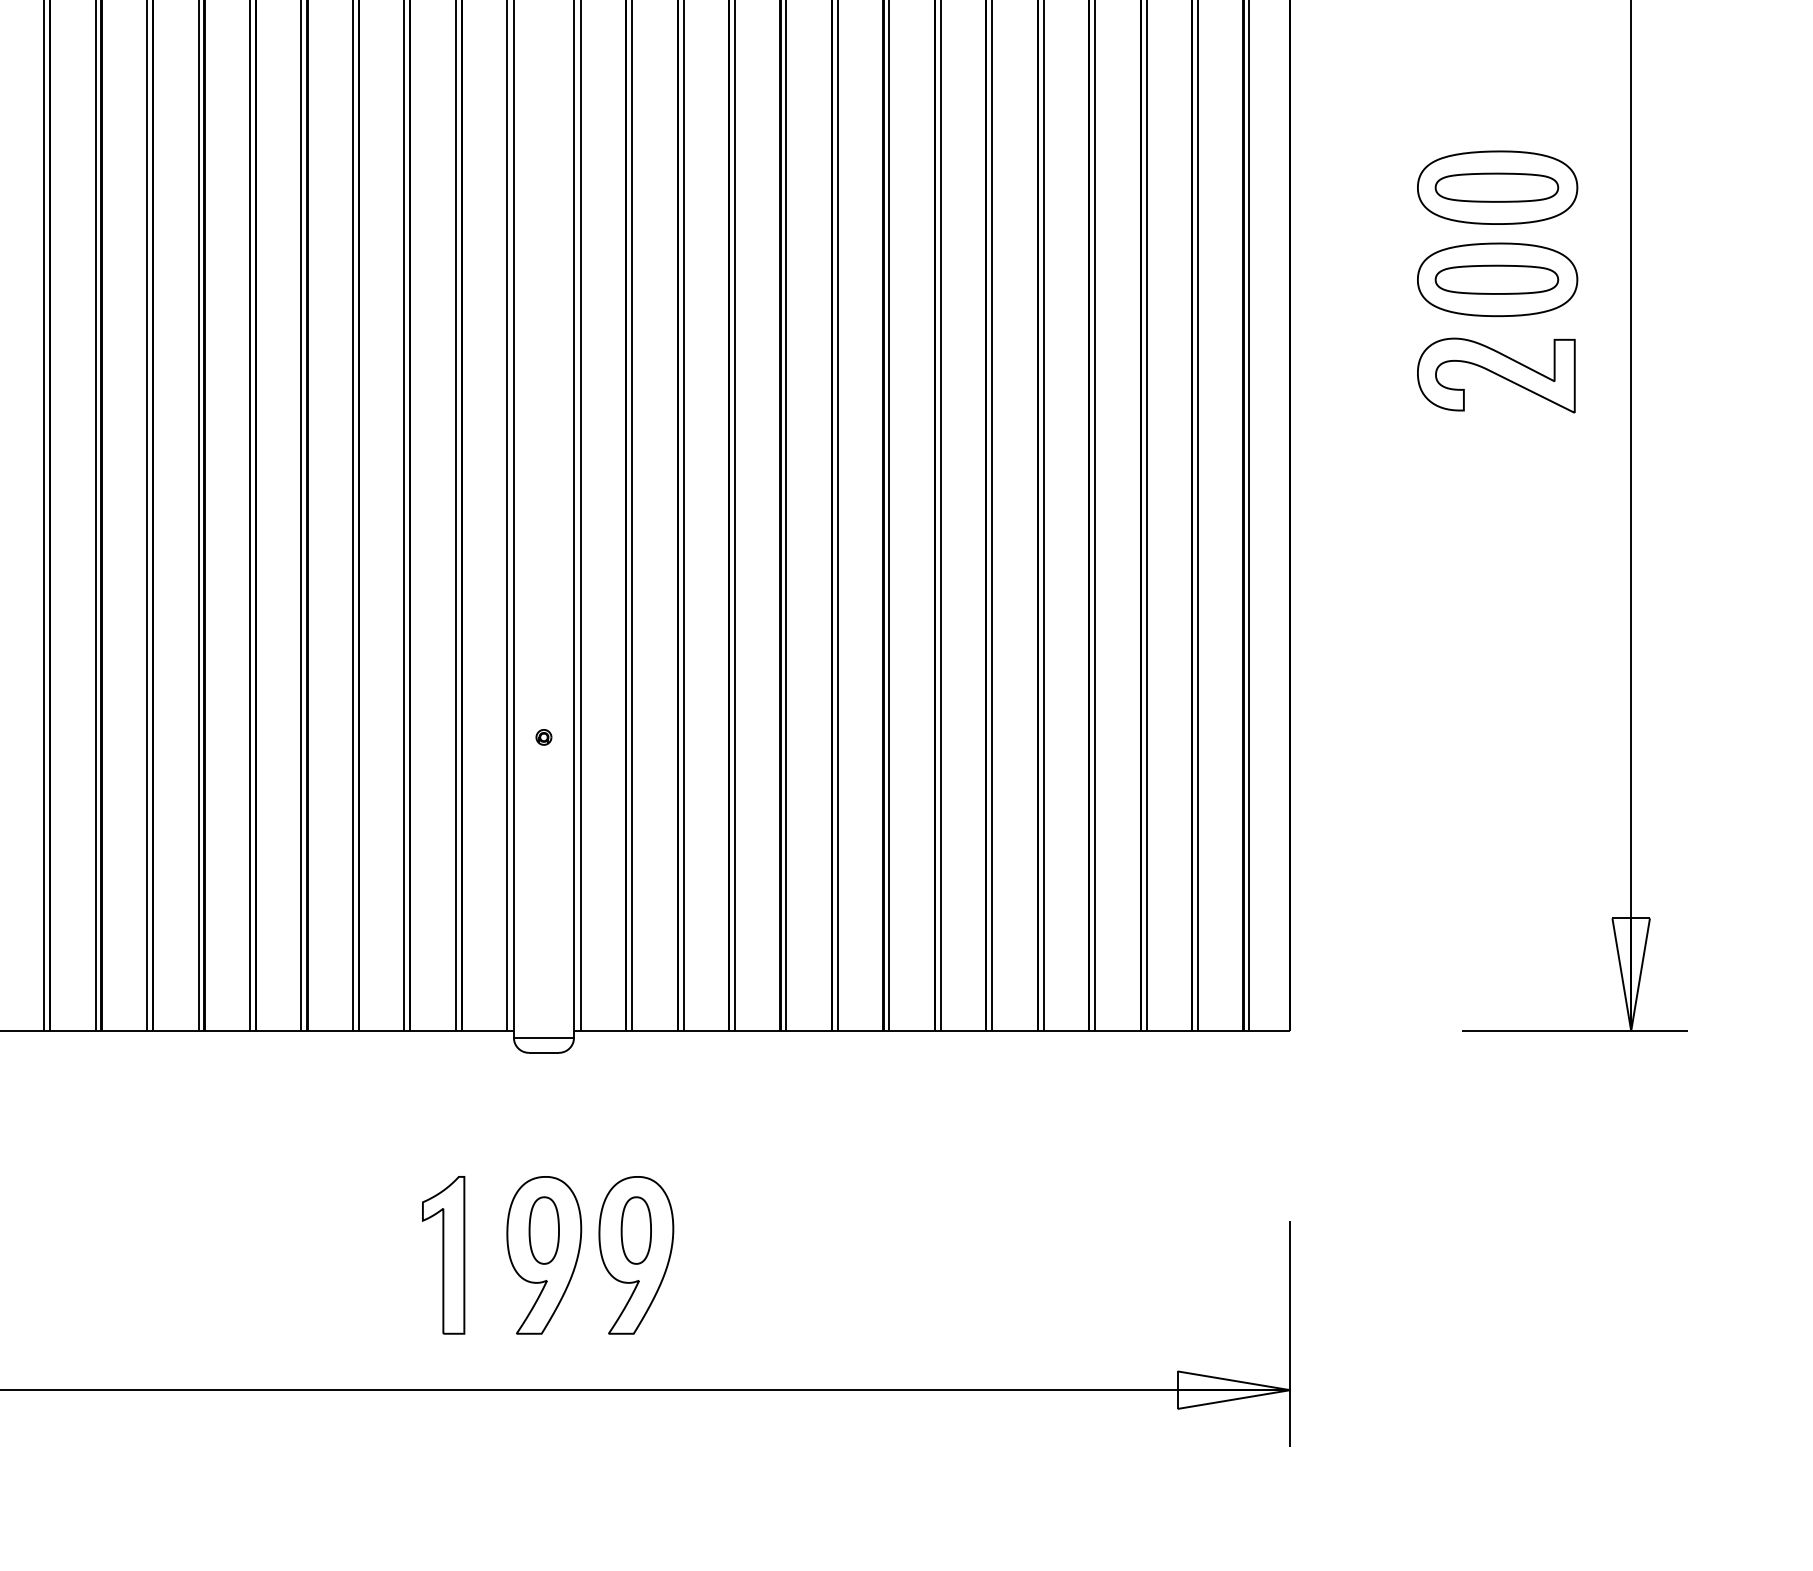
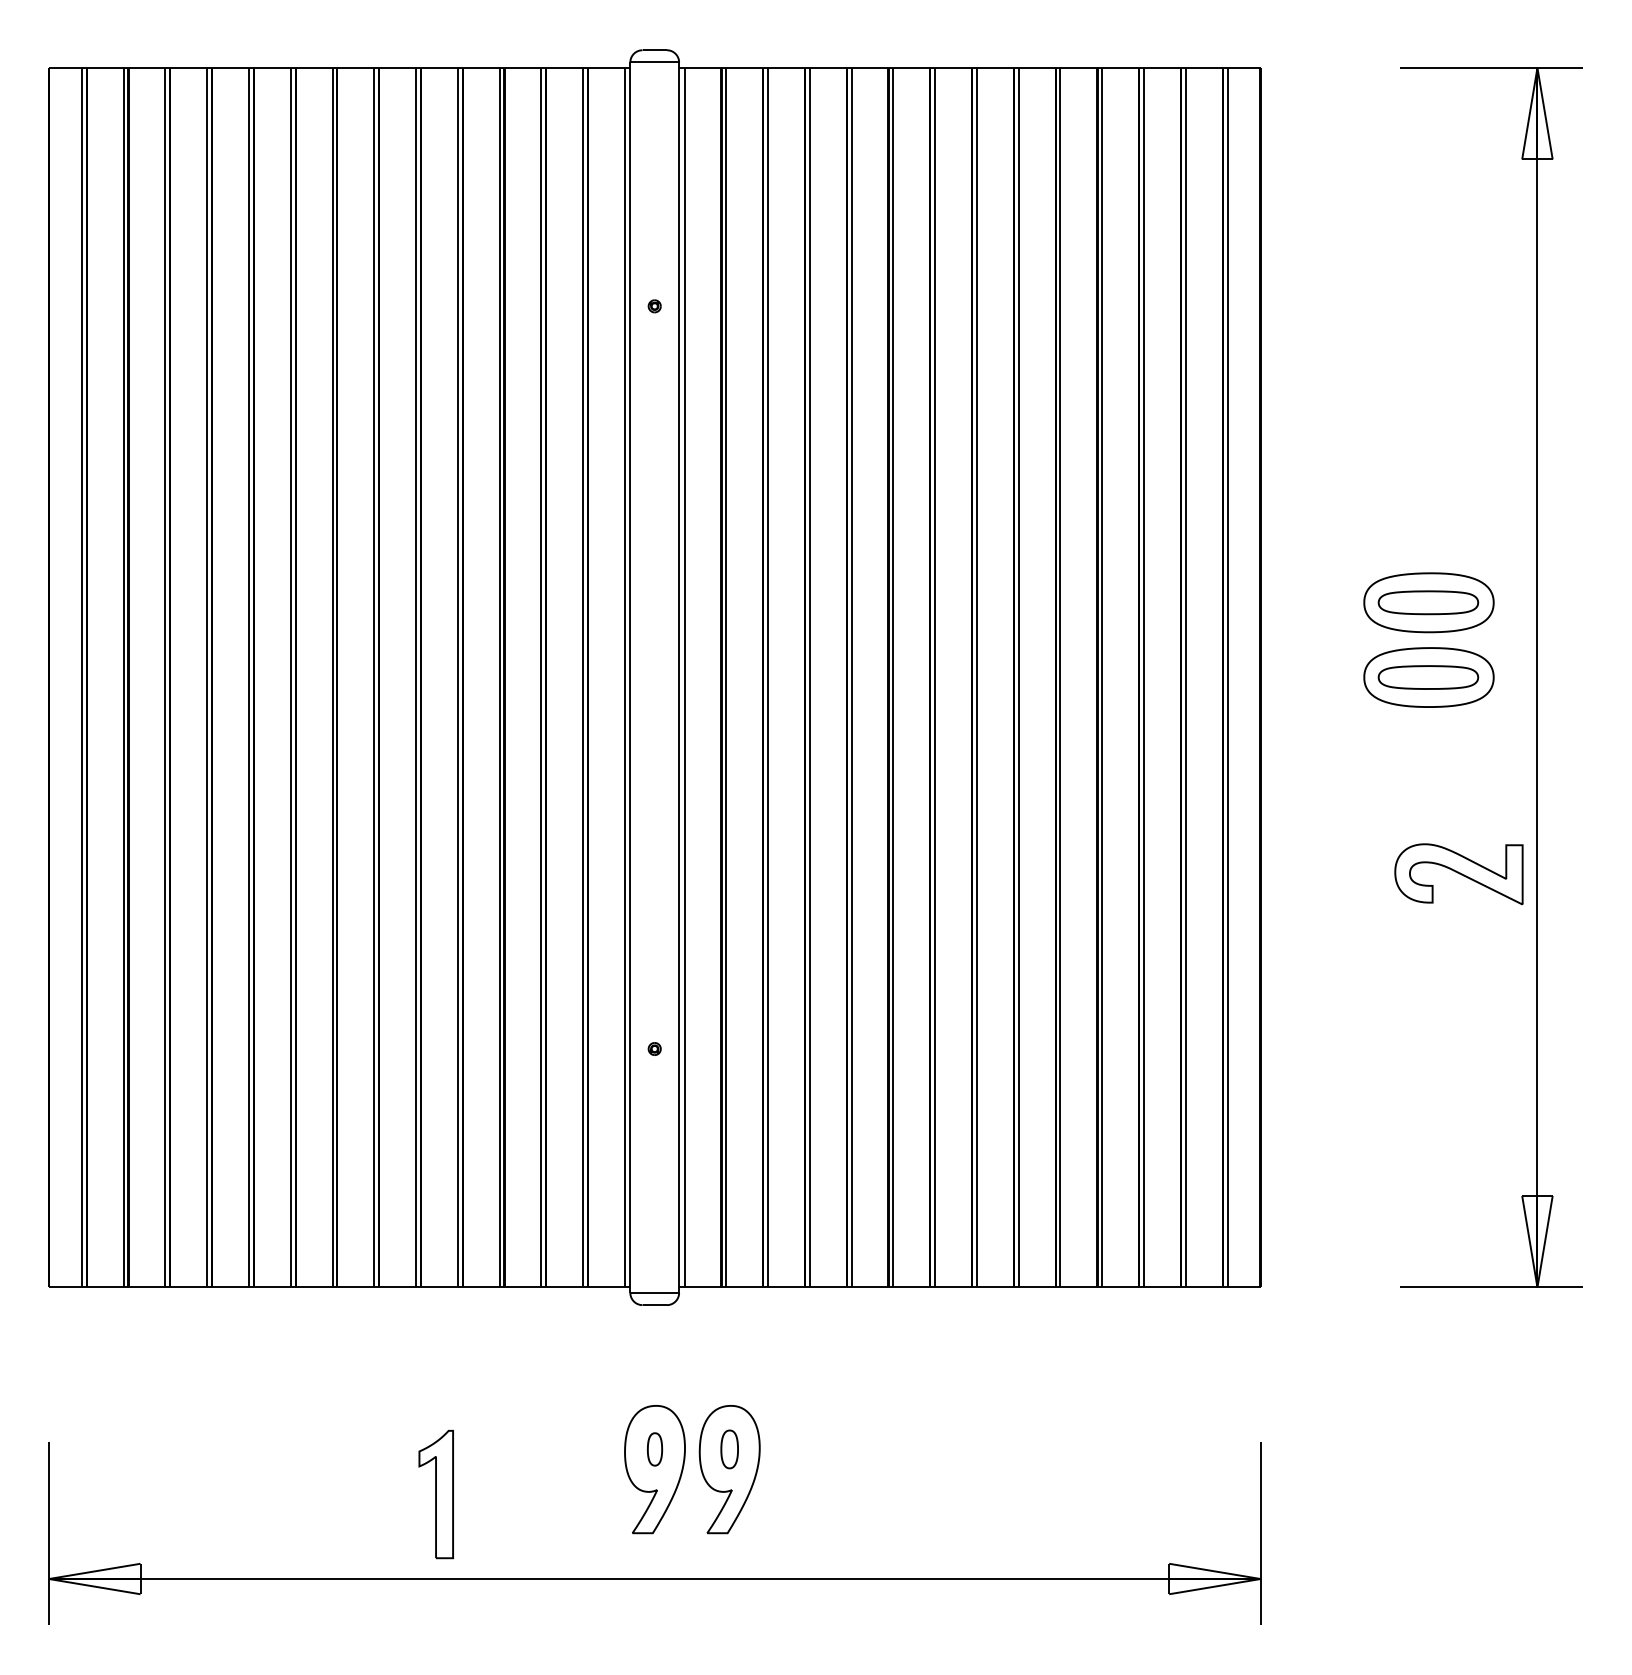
part: (1495, 375) -> (1458, 874), moved
part: (543, 1230) -> (654, 1449), size x0.6
part: (636, 1230) -> (729, 1449), size x0.7
part: (442, 1255) -> (435, 1494), moved

